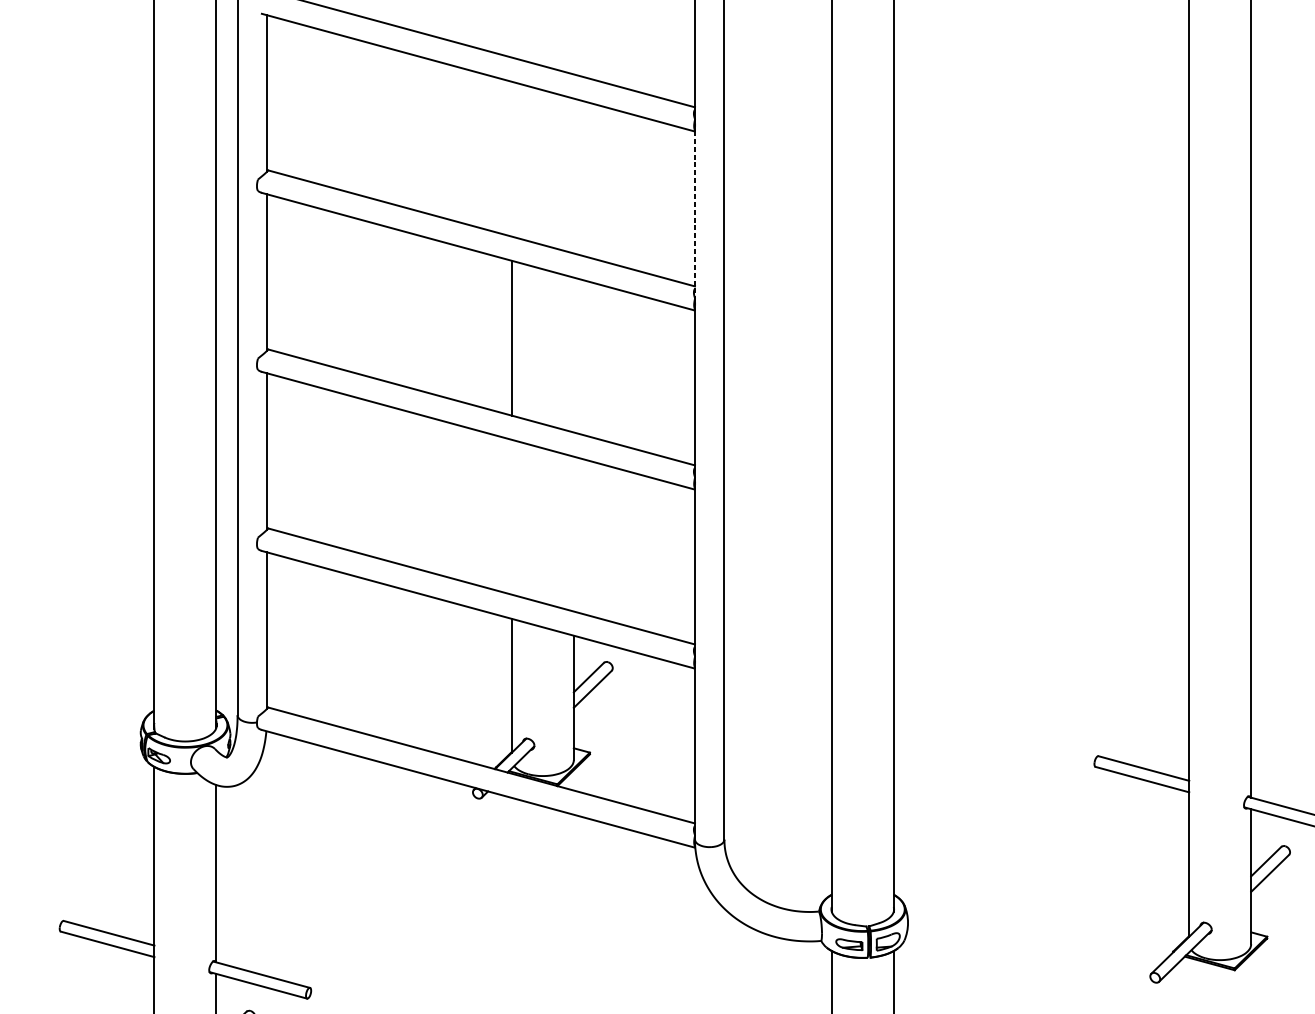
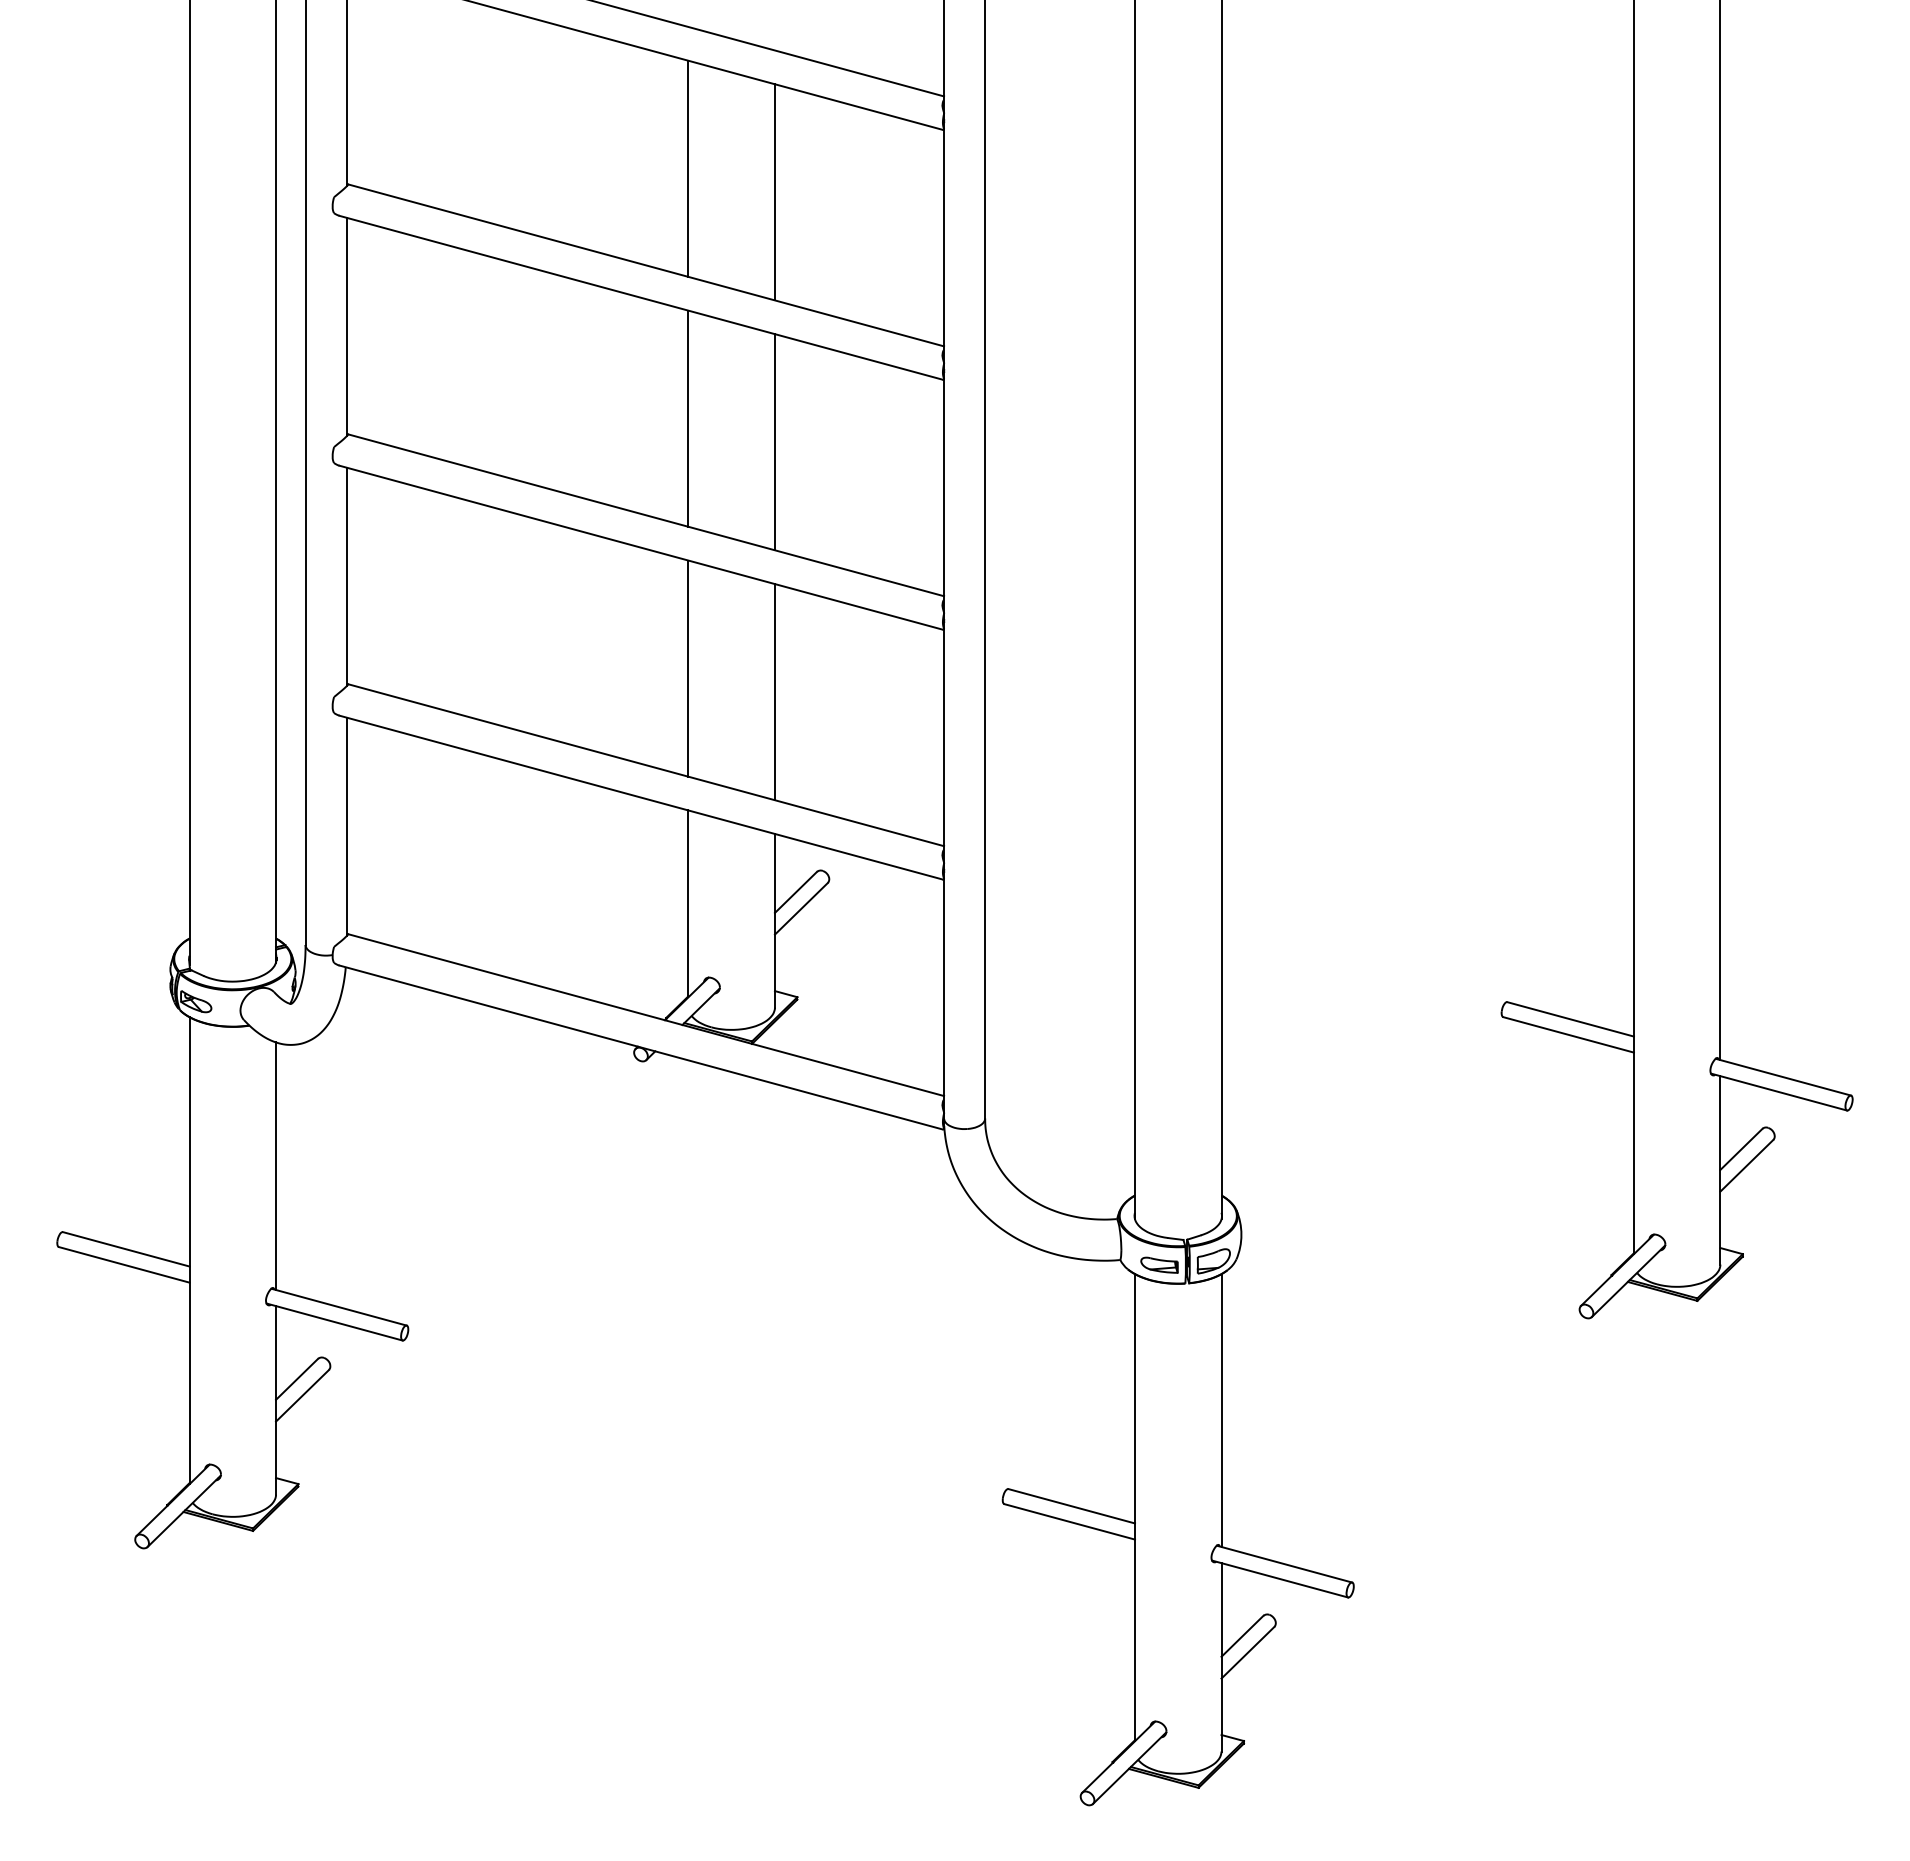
line: (511, 158) -> (688, 168), added
line: (573, 176) -> (774, 192), added
line: (695, 214) -> (944, 245), dashed -> solid
line: (573, 355) -> (774, 442), added
line: (511, 517) -> (688, 668), added
line: (573, 534) -> (774, 692), added

